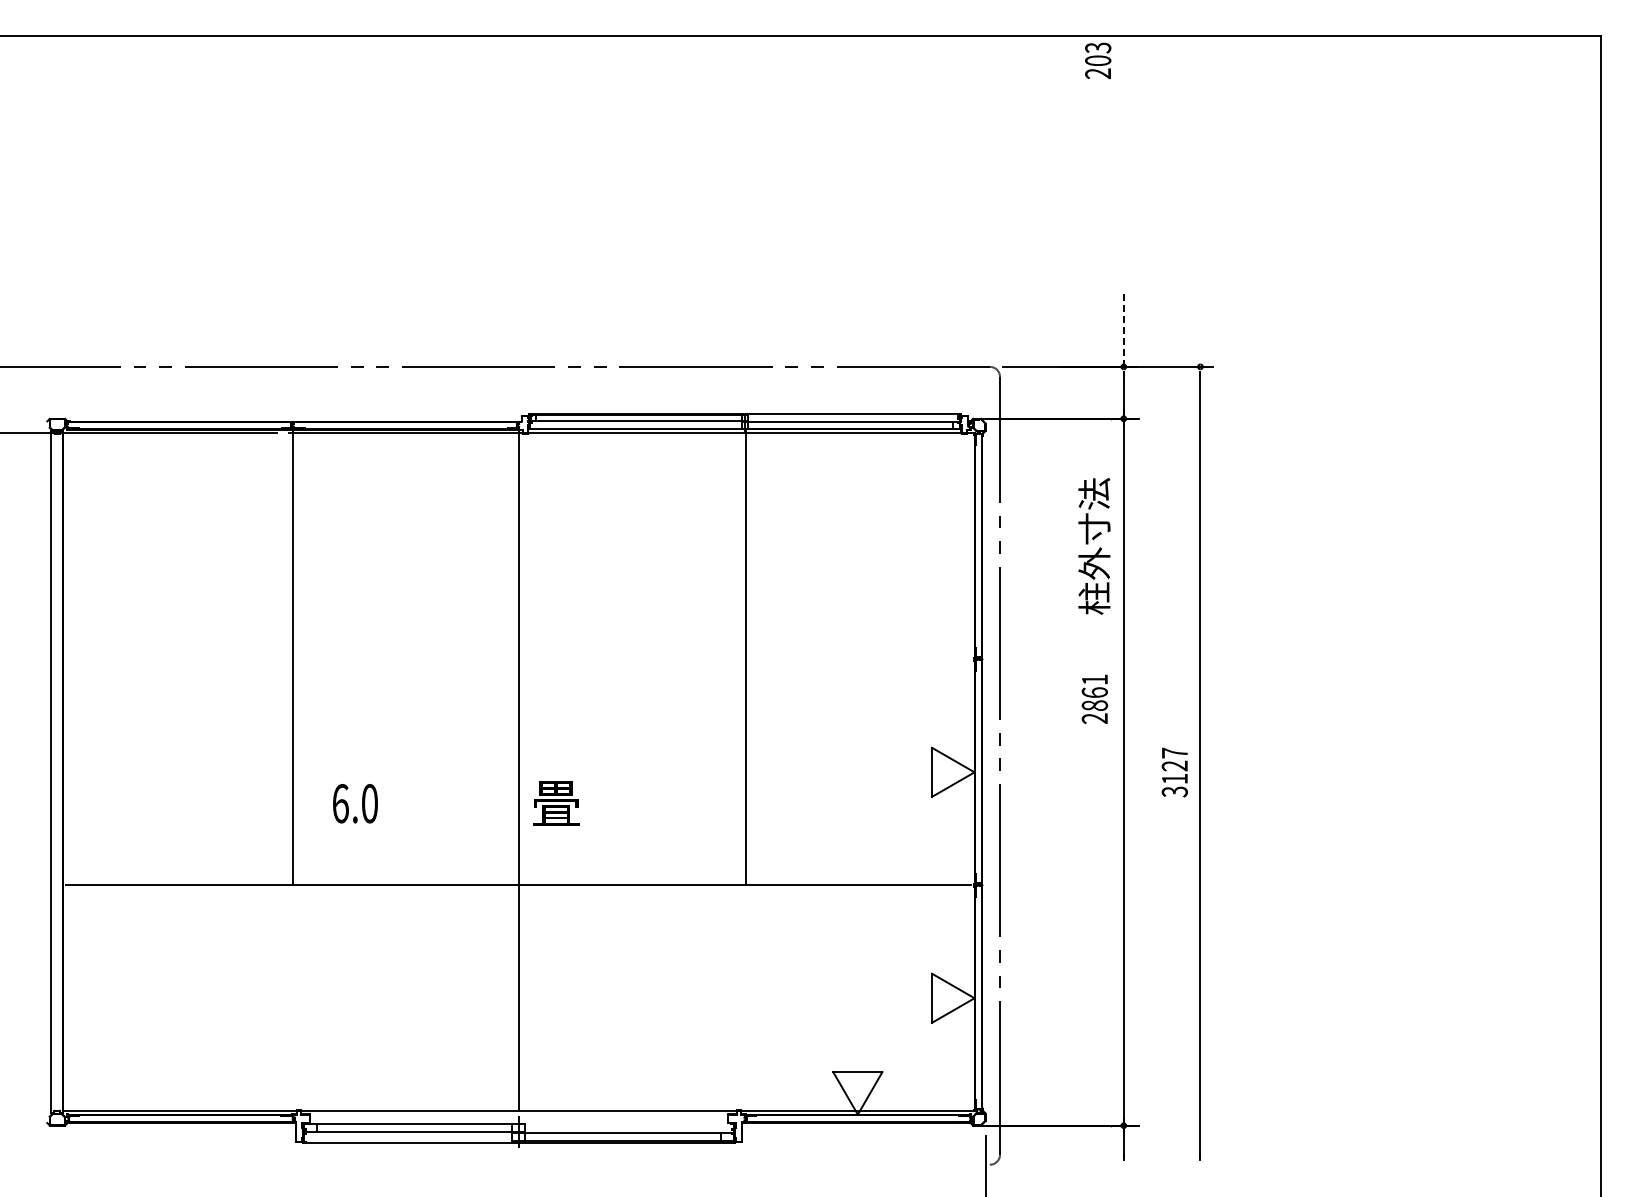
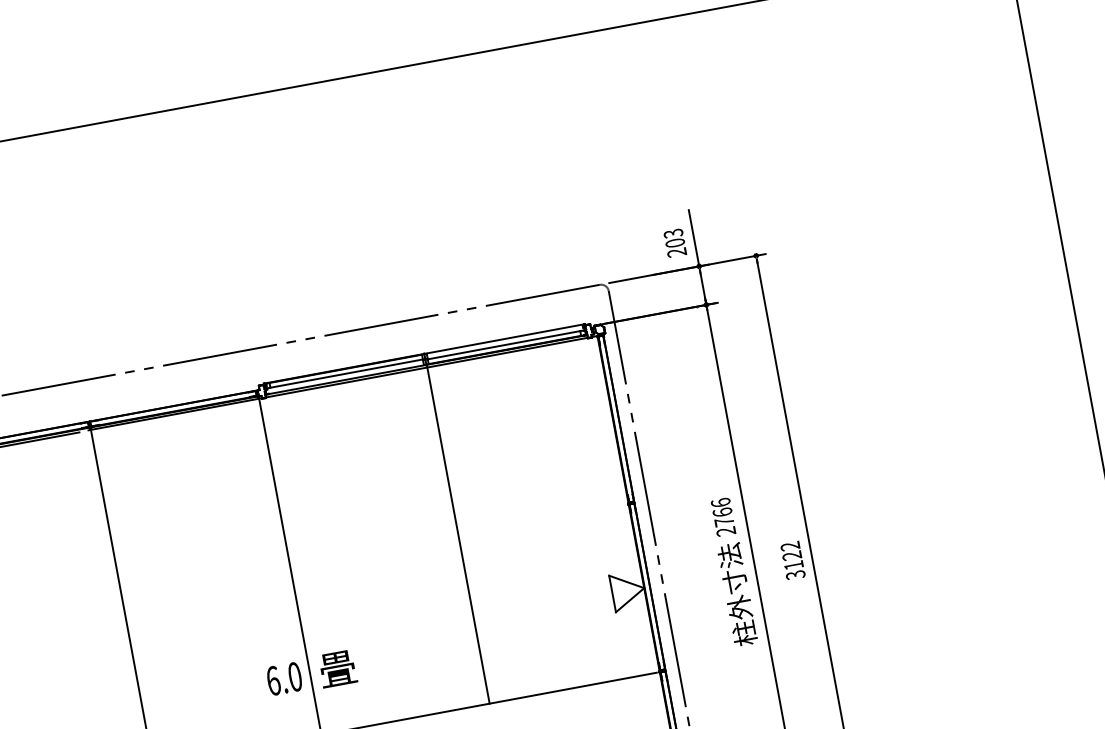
text: (1098, 60) -> (675, 242), moved
line: (1123, 328) -> (693, 237), dashed -> solid
text: (1094, 546) -> (737, 594), moved
text: (1094, 692) -> (722, 512), 2861 -> 2766
text: (1174, 752) -> (790, 545), 3127 -> 3122
text: (355, 803) -> (284, 678), moved

